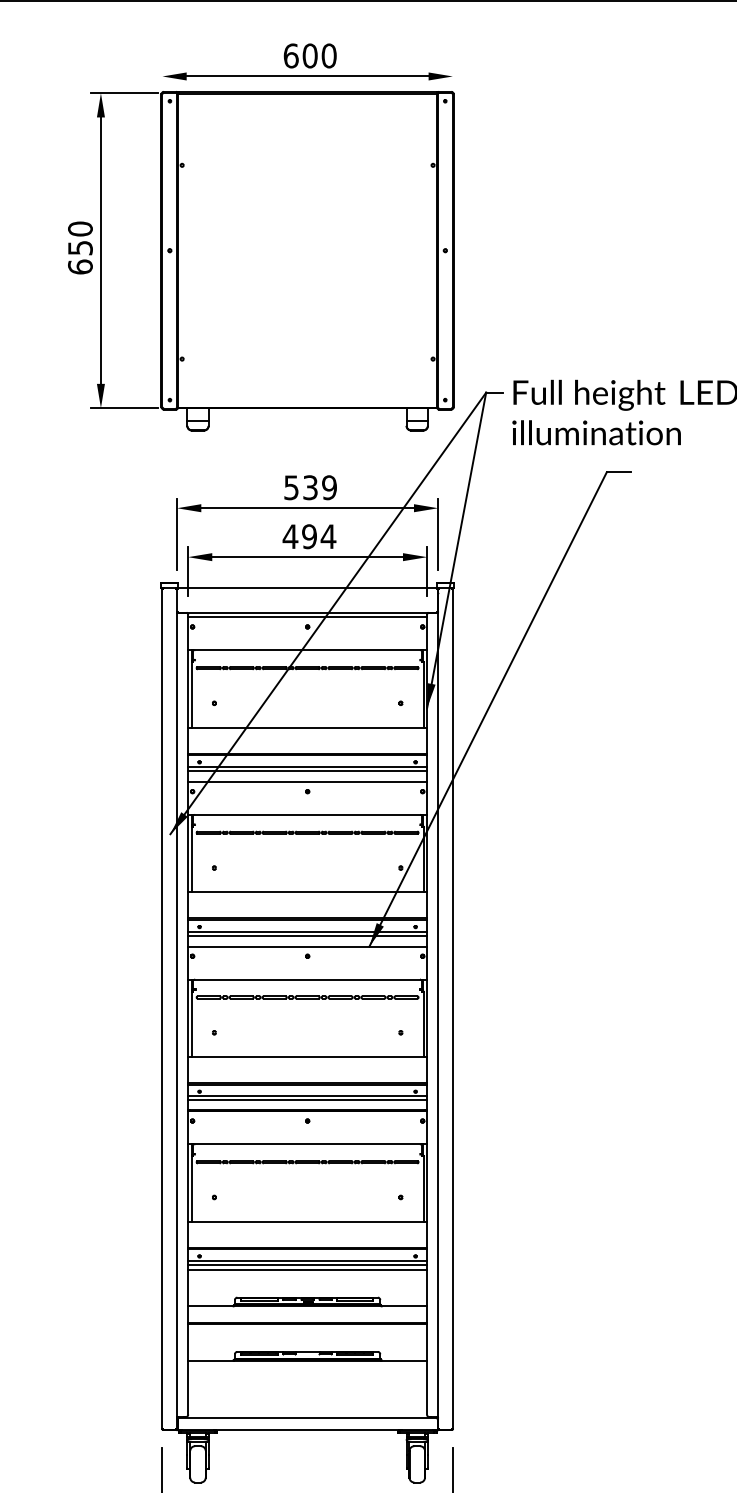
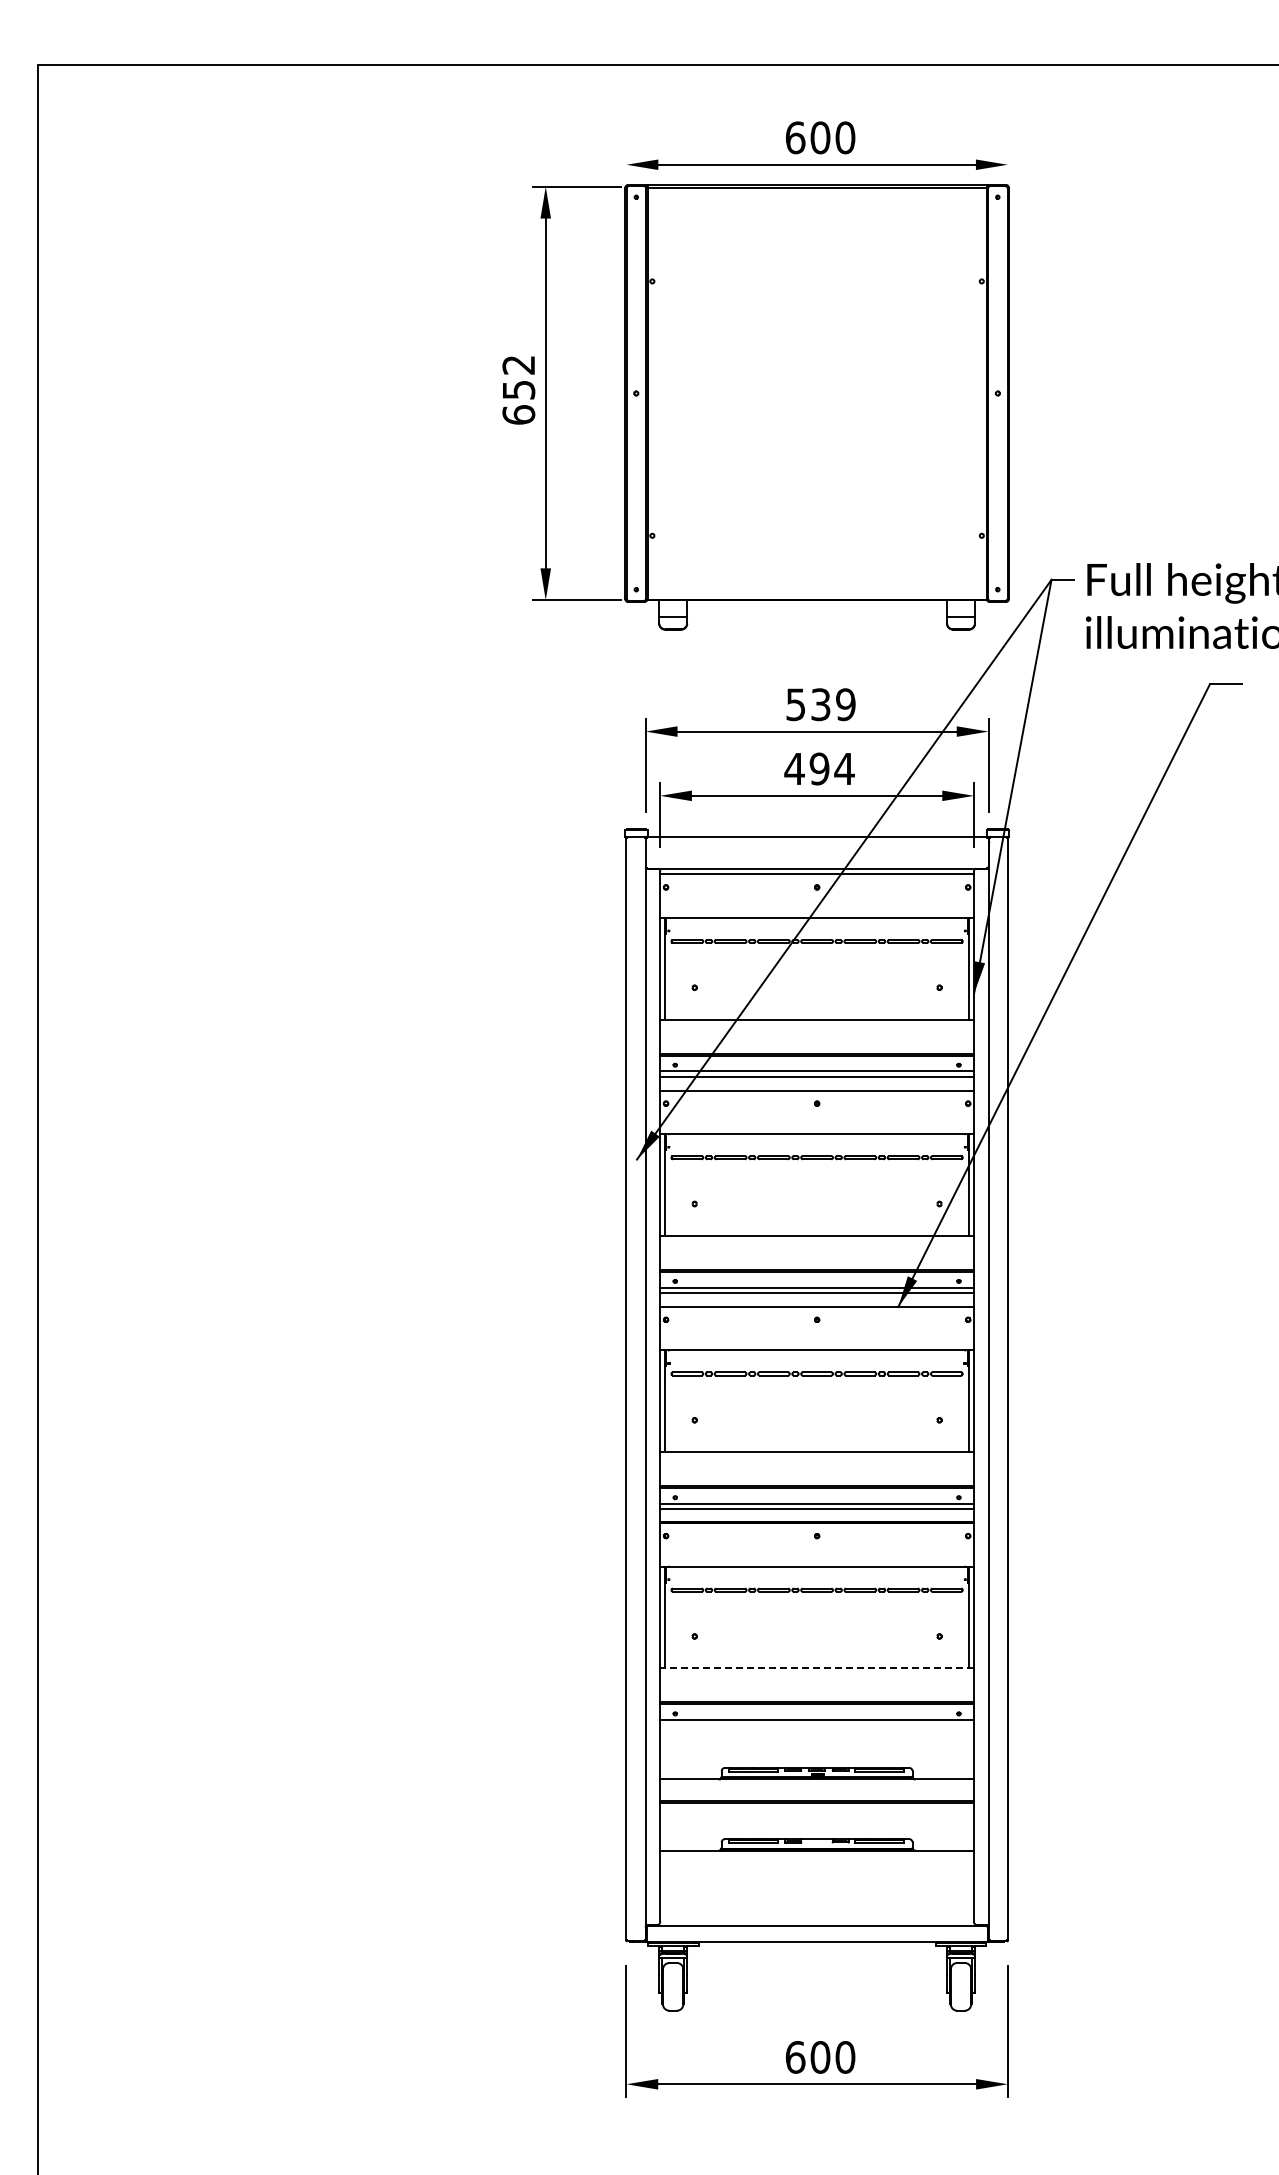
text: (80, 228) -> (518, 364), 650 -> 652
line: (307, 1221) -> (816, 1668), solid -> dashed
line: (307, 1265) -> (817, 1725), removed
line: (307, 1269) -> (817, 1731), removed

